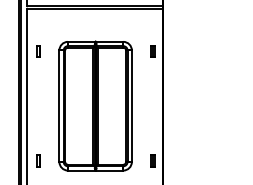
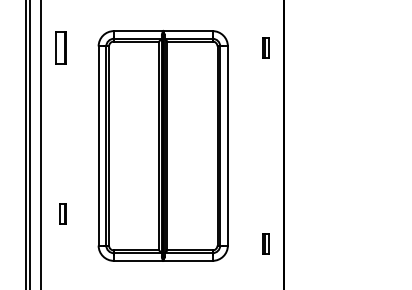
part: (38, 51) -> (61, 48), size x1.6
part: (38, 160) -> (63, 212), moved

